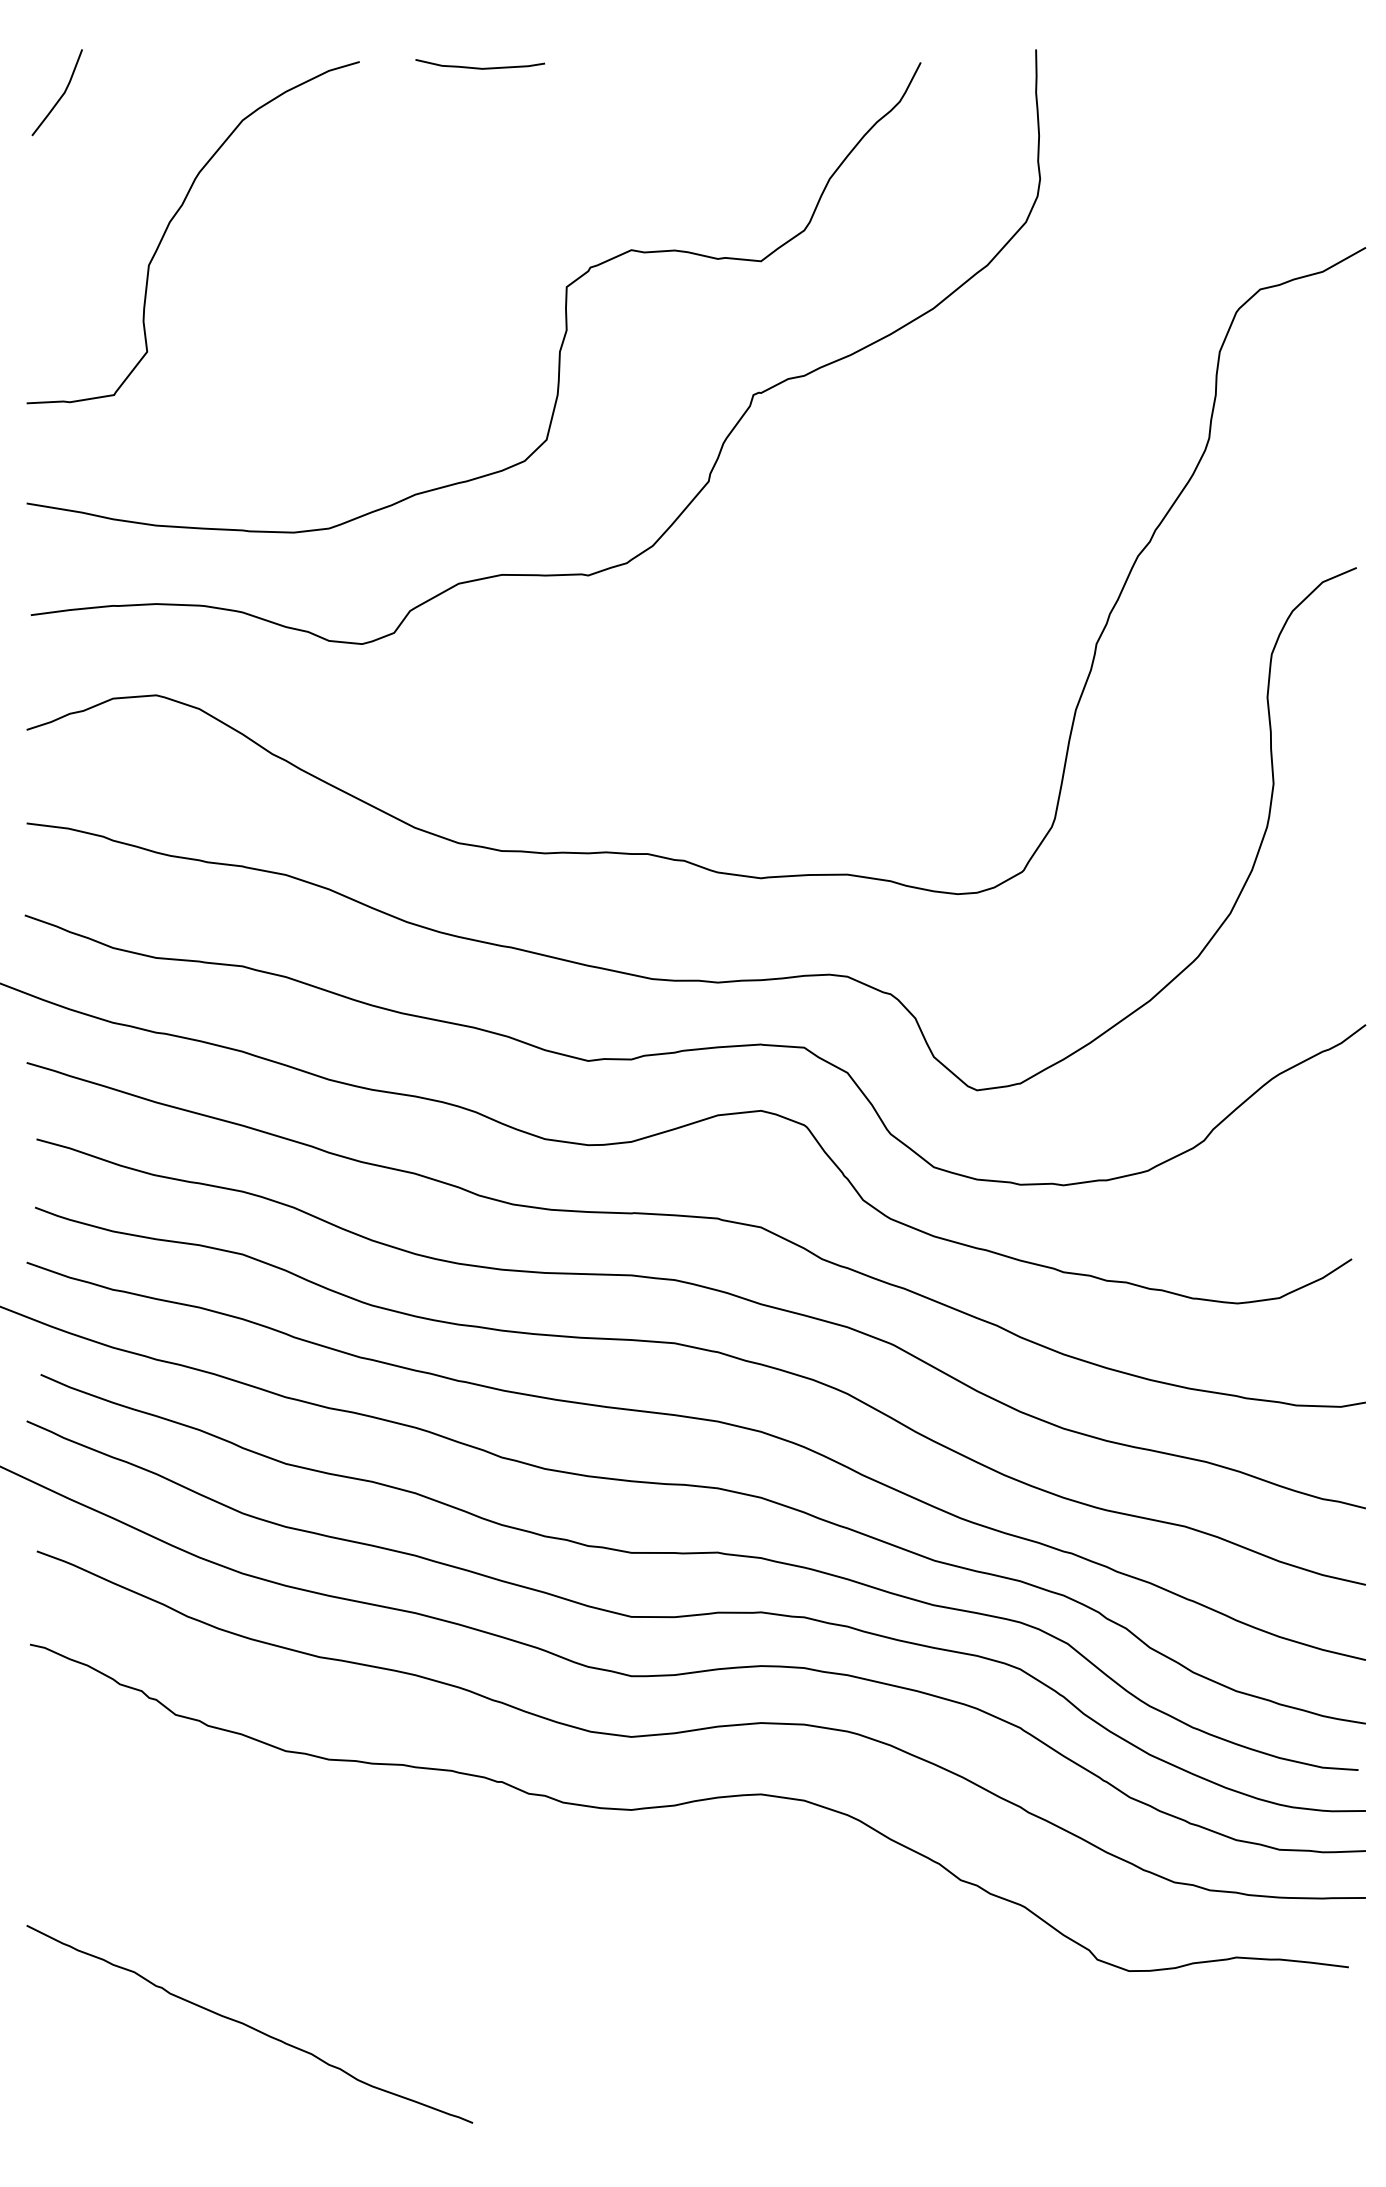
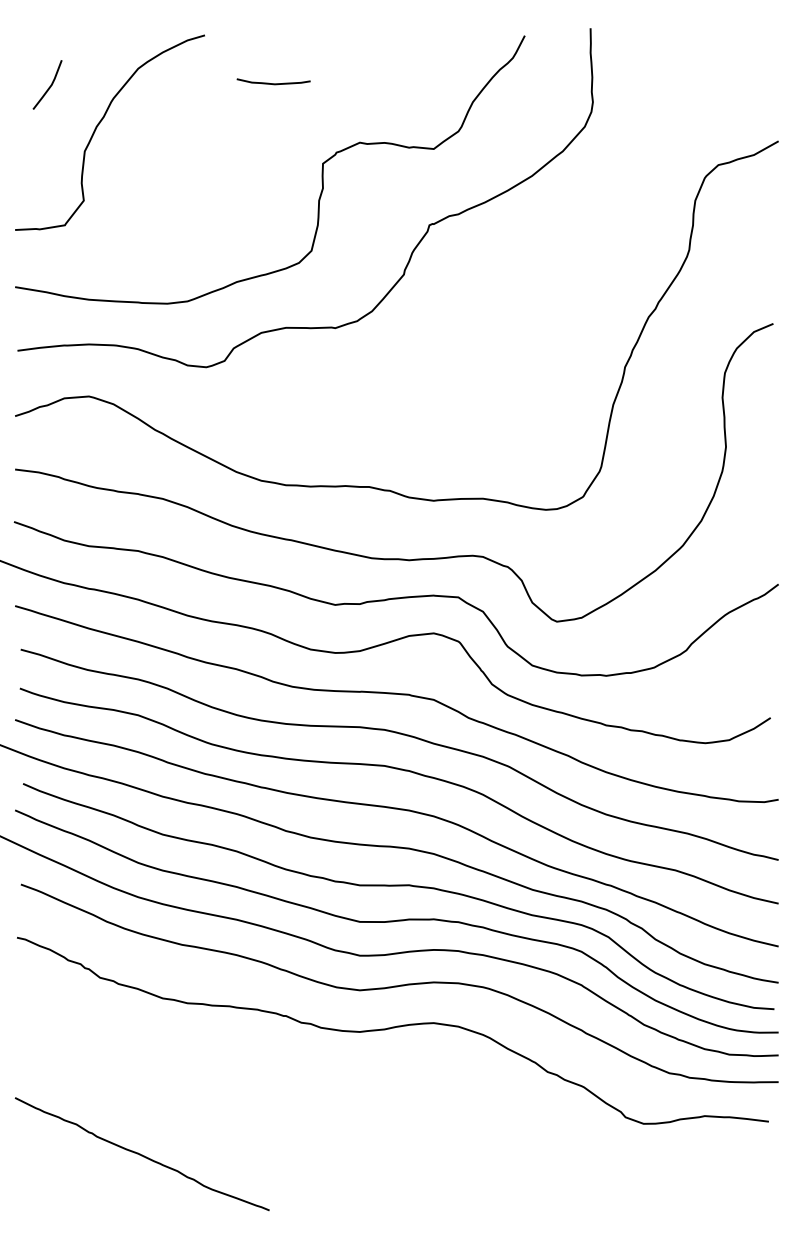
curve: (479, 67) -> (273, 83), moved
line: (60, 95) -> (49, 86), moved

